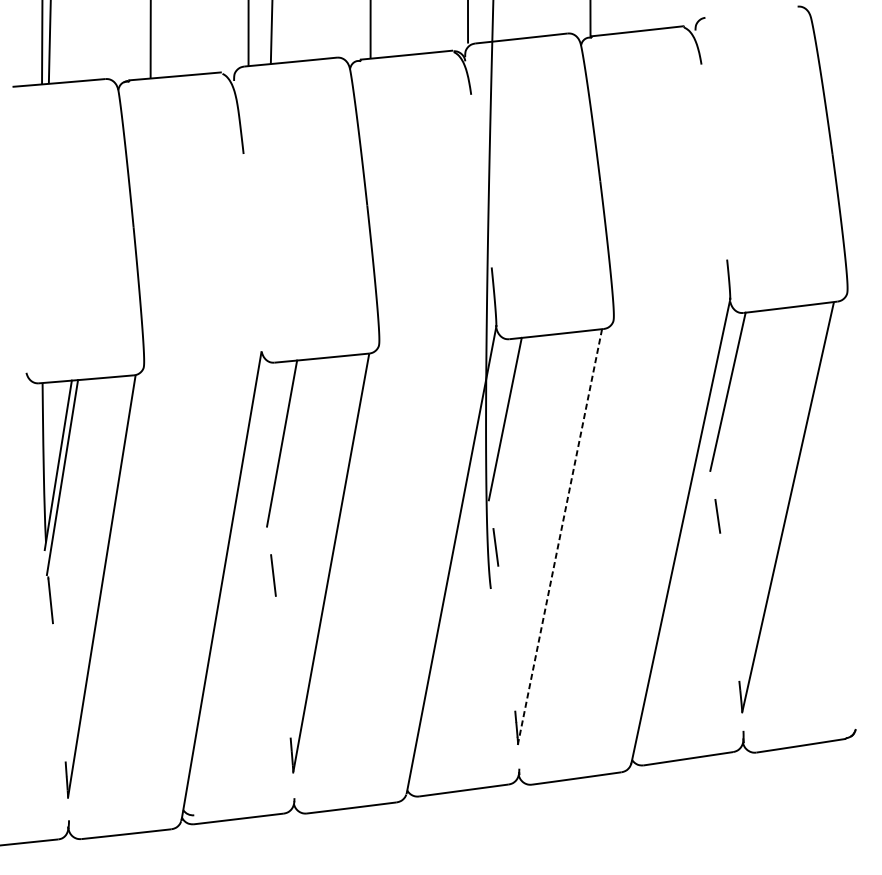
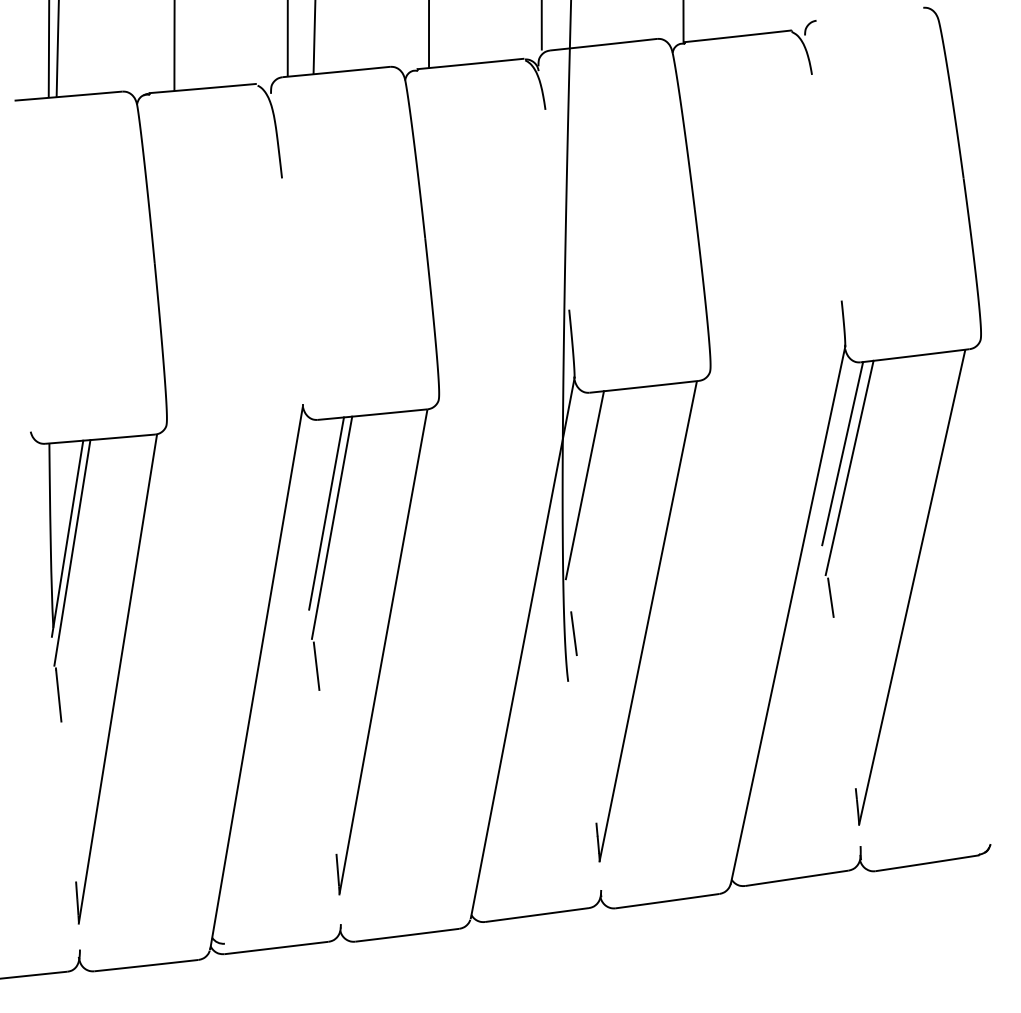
line: (733, 403) -> (849, 467), added
line: (286, 455) -> (331, 527), added
line: (560, 535) -> (648, 620), dashed -> solid

